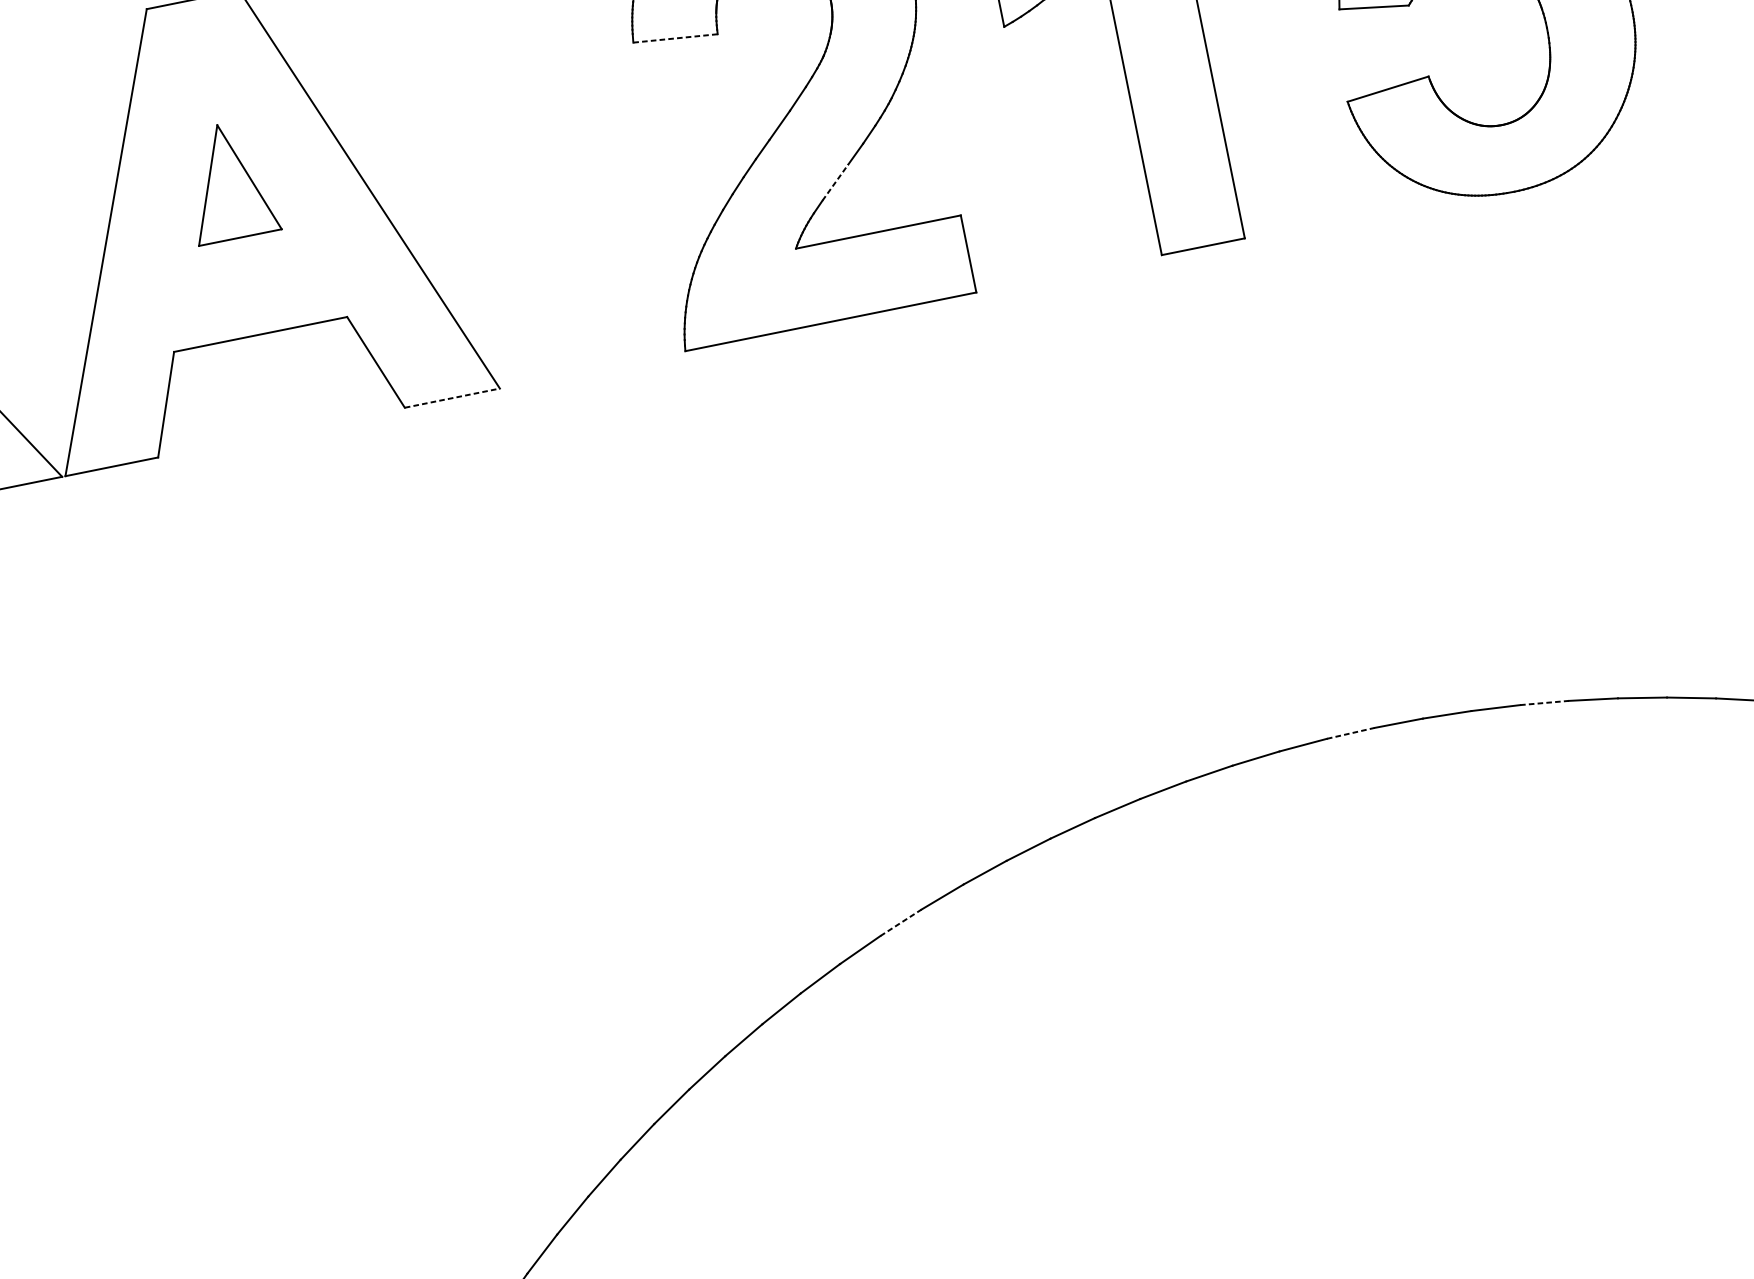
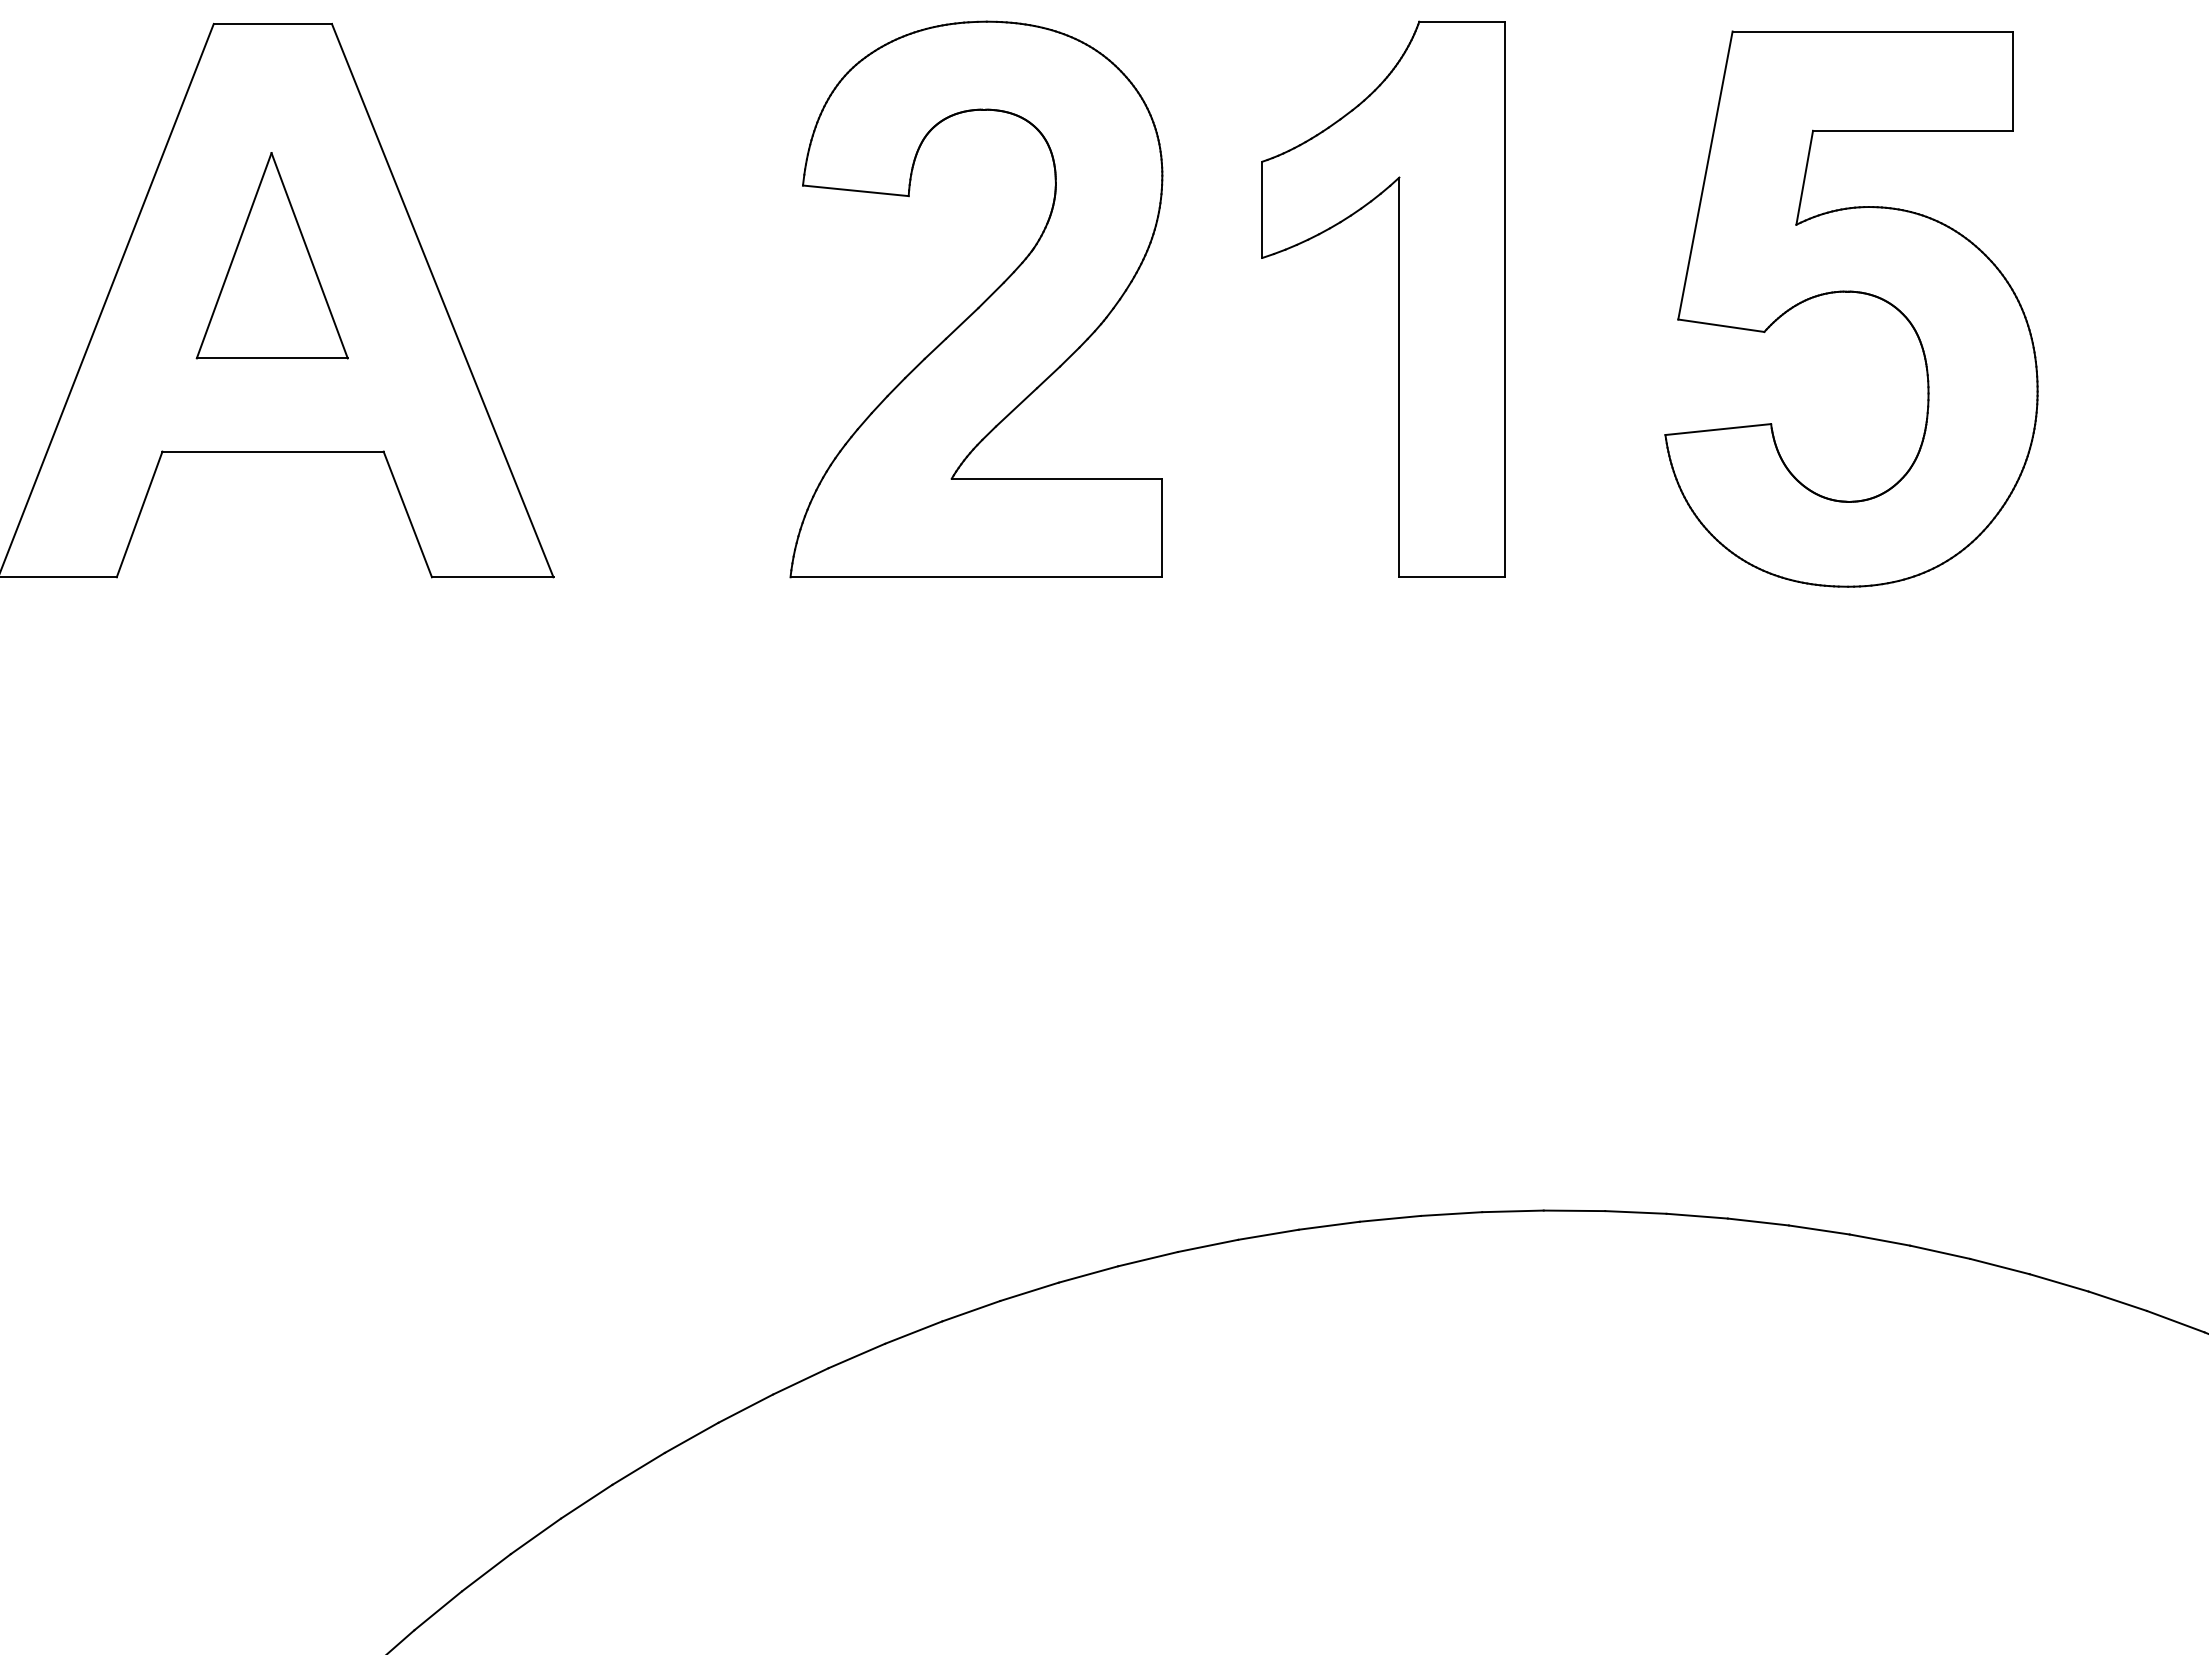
line: (676, 38) -> (856, 190), dashed -> solid
part: (228, 181) -> (271, 255), size x1.43
line: (835, 182) -> (1016, 407), dashed -> solid
line: (452, 398) -> (492, 577), dashed -> solid
line: (1544, 703) -> (1758, 1222), dashed -> solid
line: (1351, 733) -> (1513, 1211), dashed -> solid
line: (900, 922) -> (913, 1332), dashed -> solid

